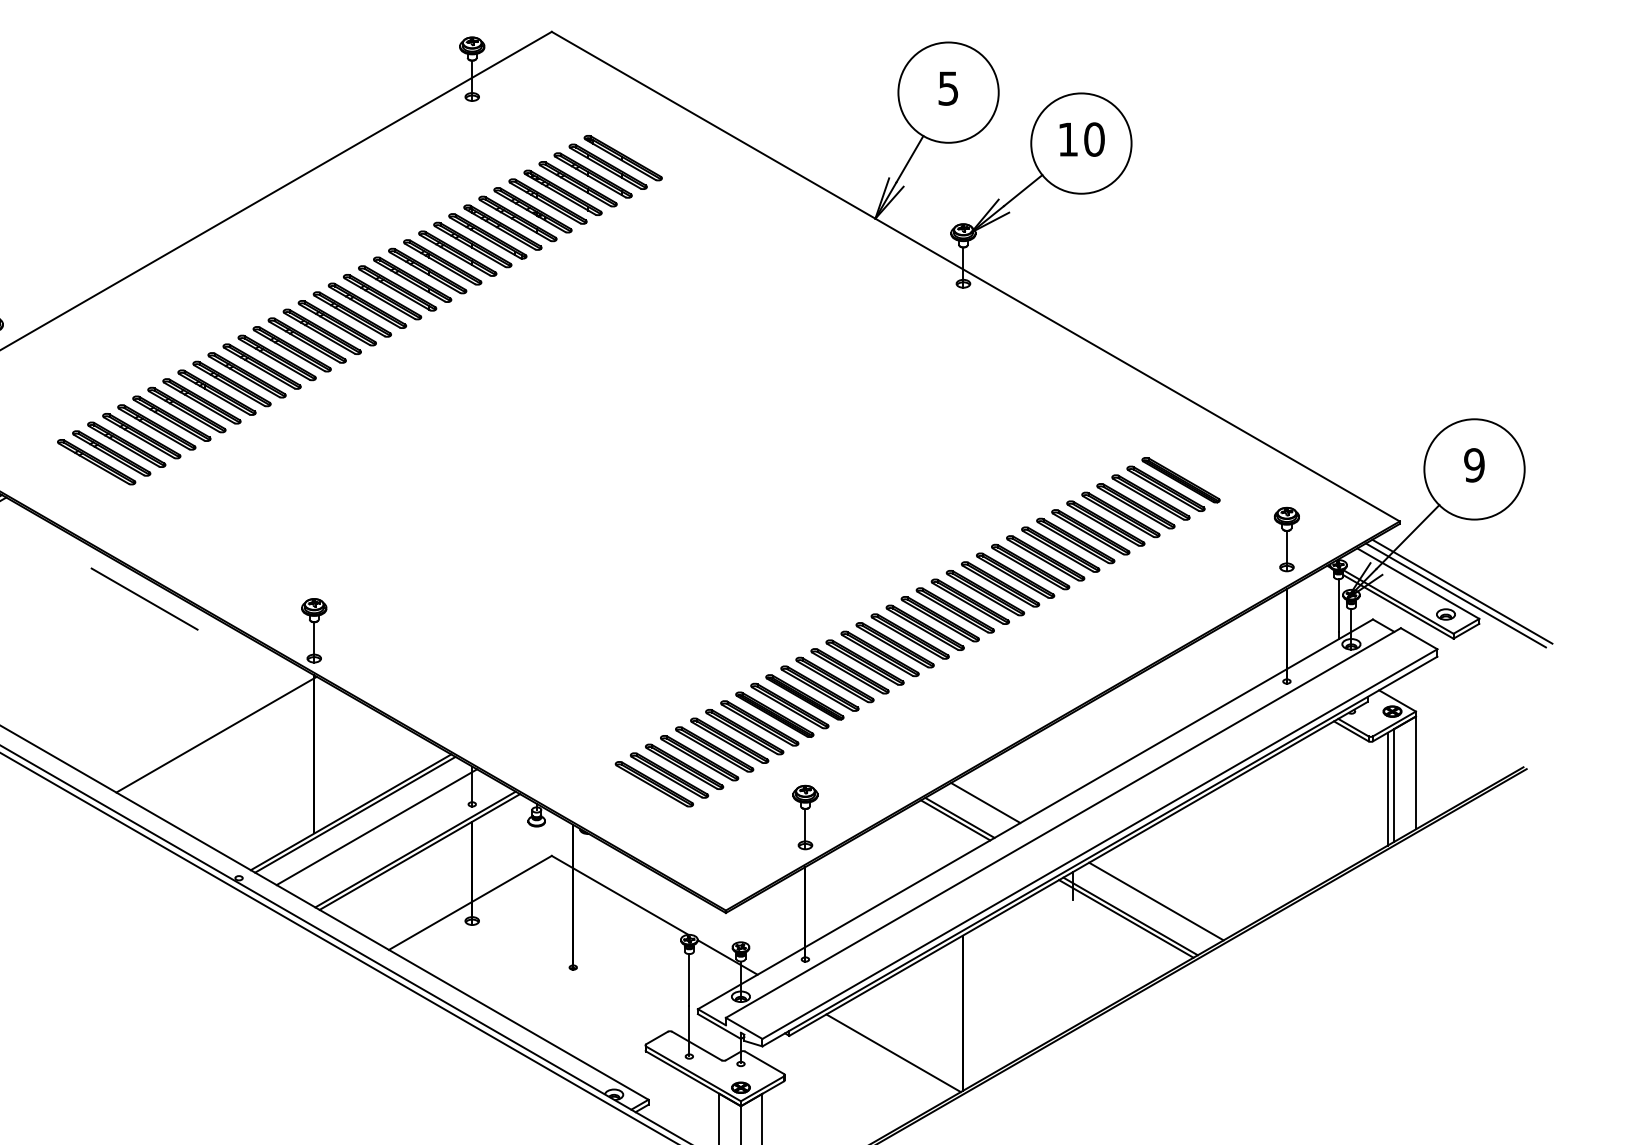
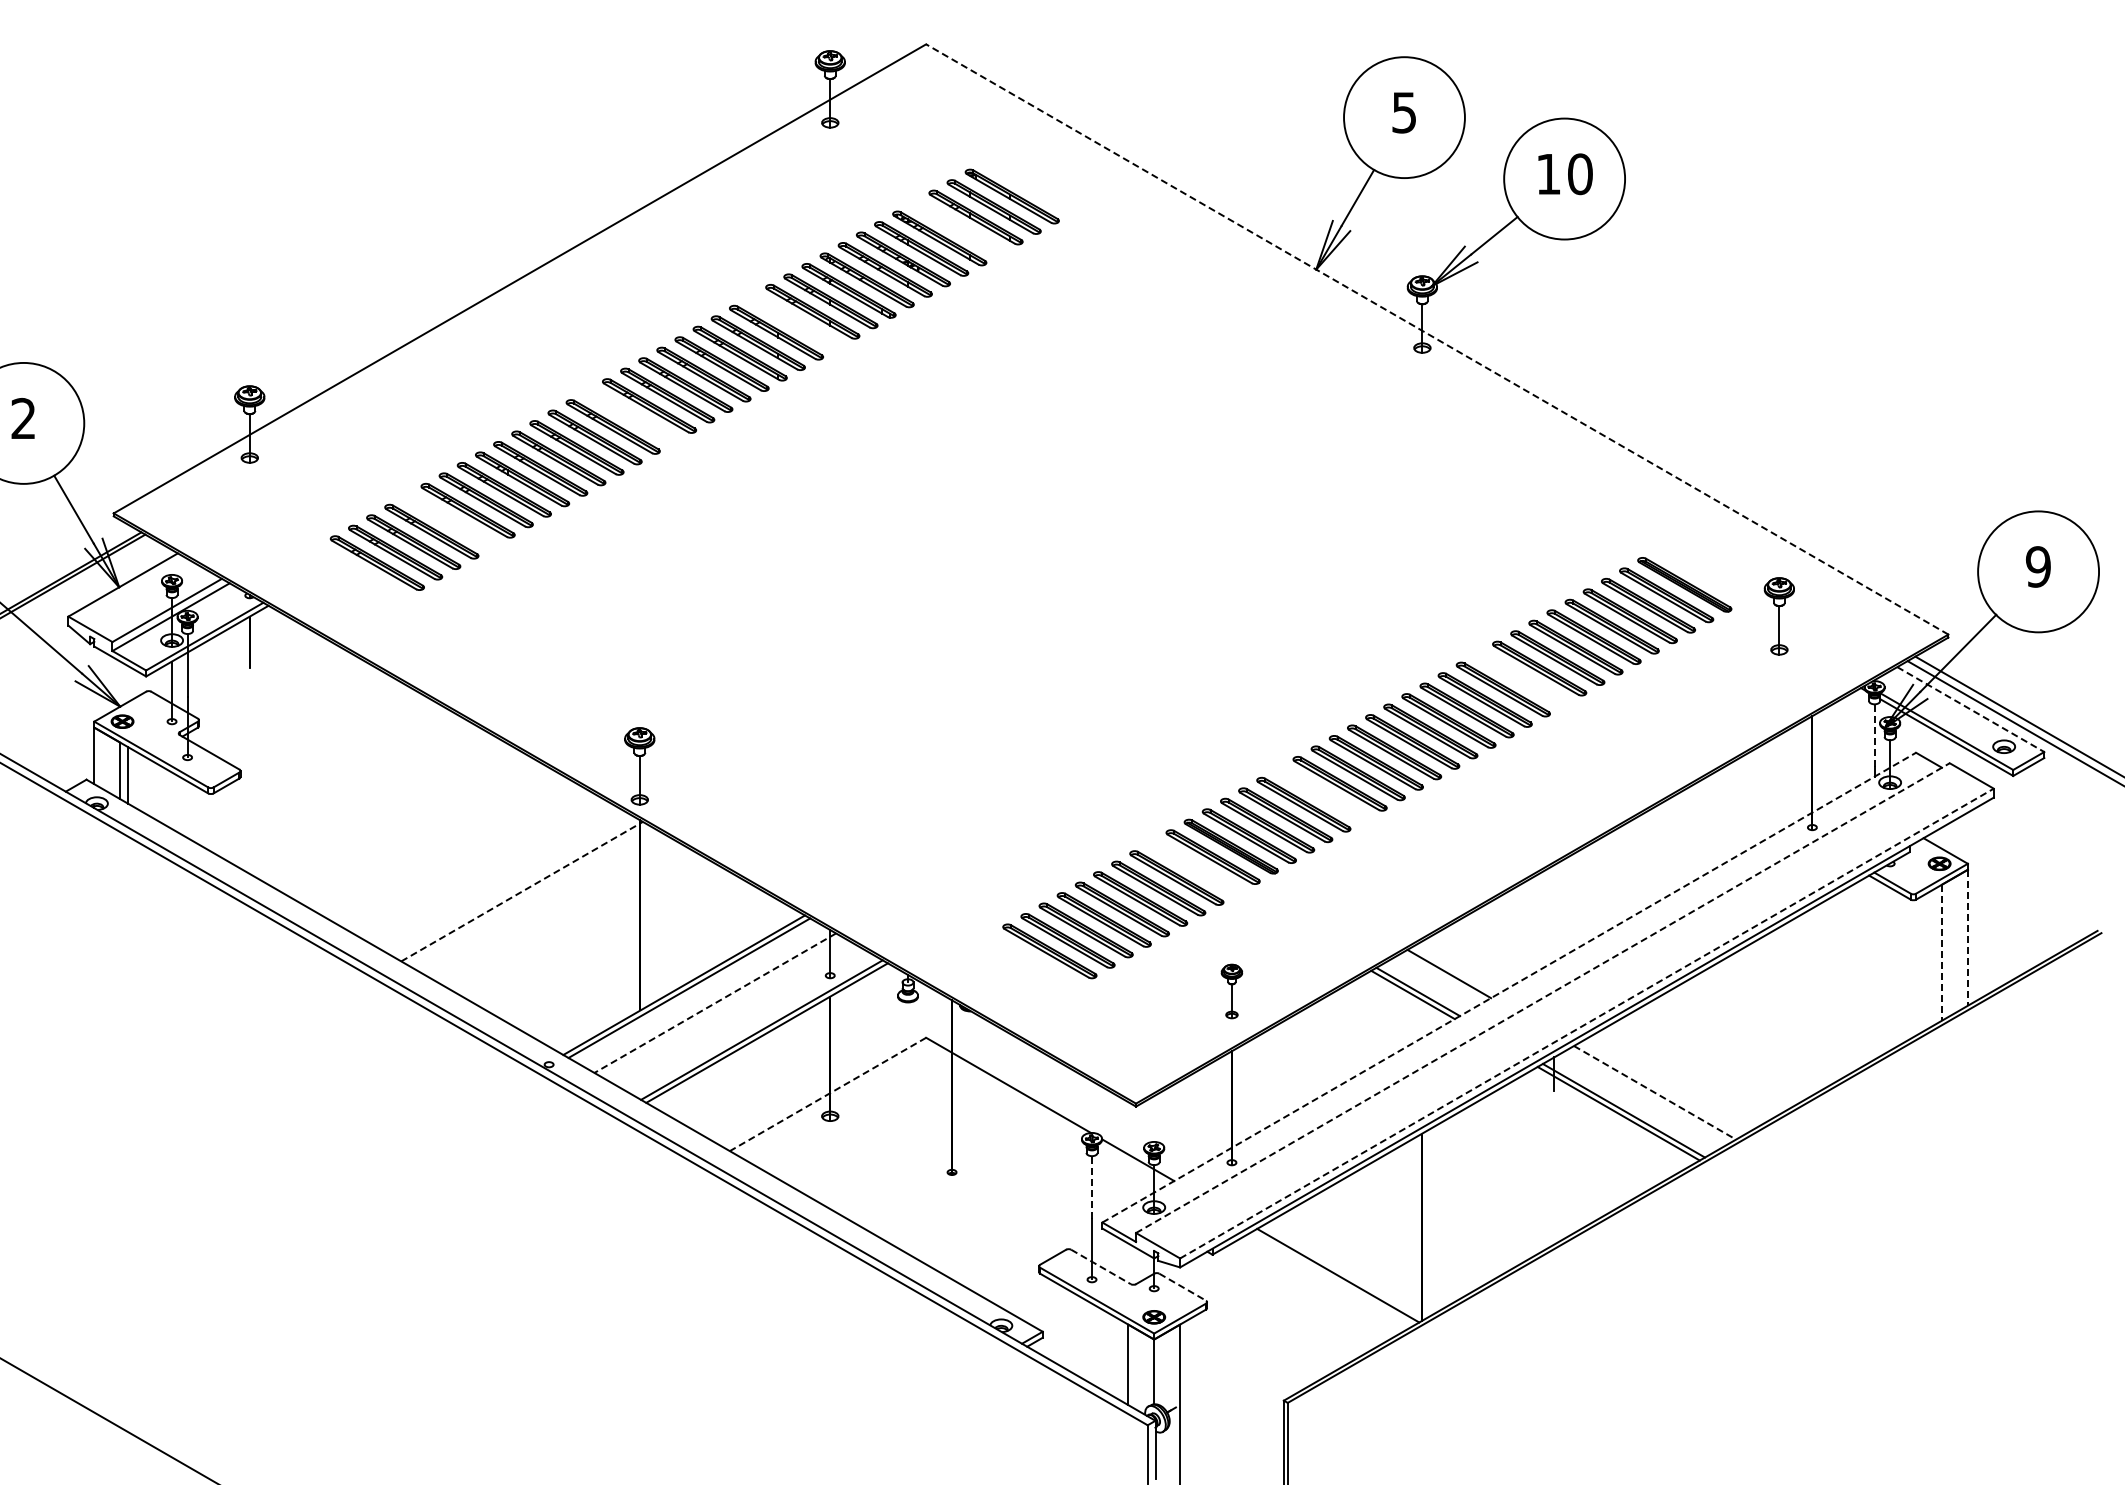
part: (577, 183) -> (957, 227), removed
part: (442, 262) -> (794, 322), removed
line: (975, 276) -> (1436, 339), solid -> dashed
part: (306, 340) -> (630, 416), removed
part: (156, 427) -> (449, 521), removed
part: (1286, 539) -> (1778, 616), moved
part: (1045, 557) -> (1521, 678), removed
line: (1418, 583) -> (1970, 709), solid -> dashed
line: (144, 599) -> (435, 728), removed
line: (1338, 605) -> (1874, 735), solid -> dashed
part: (879, 654) -> (1321, 794), removed
part: (774, 714) -> (1194, 867), removed
line: (216, 734) -> (522, 891), solid -> dashed
line: (1415, 772) -> (1967, 937), solid -> dashed
line: (1394, 785) -> (1941, 952), solid -> dashed
line: (1388, 789) -> (1934, 957), removed
line: (1035, 814) -> (1509, 987), solid -> dashed
part: (805, 817) -> (1231, 991), size x0.7
line: (1063, 823) -> (1542, 998), solid -> dashed
line: (377, 827) -> (715, 1003), solid -> dashed
line: (1099, 844) -> (1586, 1023), solid -> dashed
line: (1156, 901) -> (1655, 1092), solid -> dashed
line: (469, 902) -> (827, 1094), solid -> dashed
line: (689, 980) -> (1092, 1187), solid -> dashed
line: (697, 1046) -> (1101, 1267), solid -> dashed
line: (764, 1063) -> (1182, 1287), solid -> dashed

